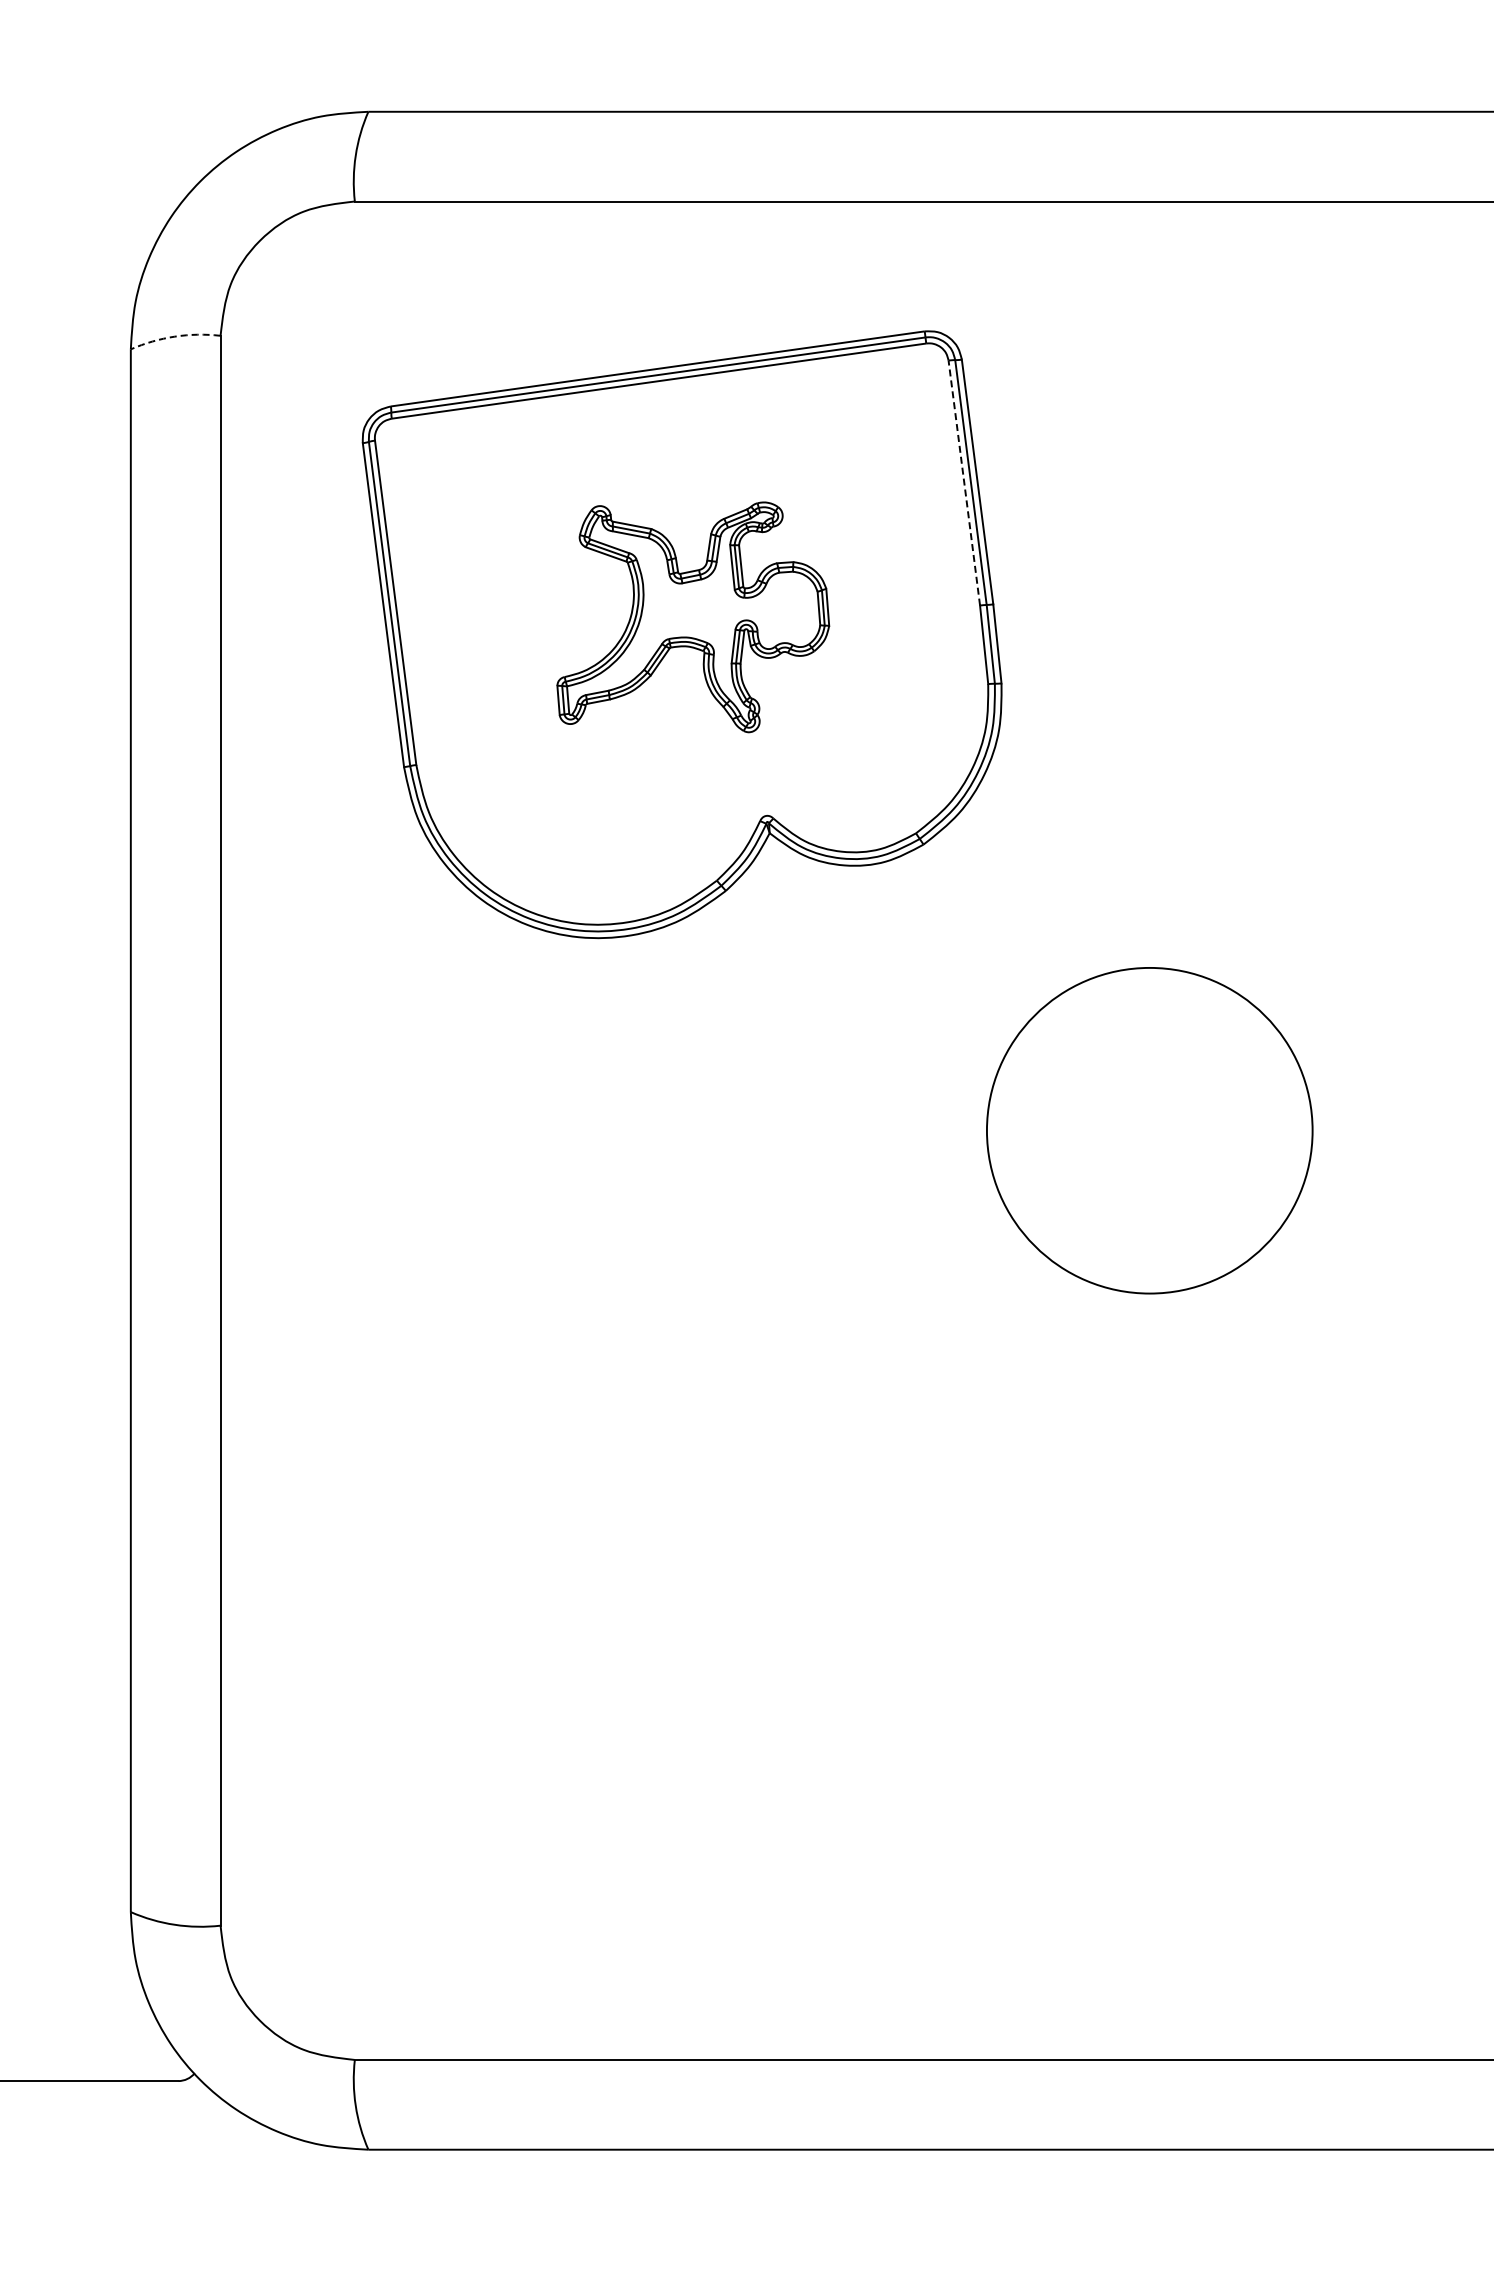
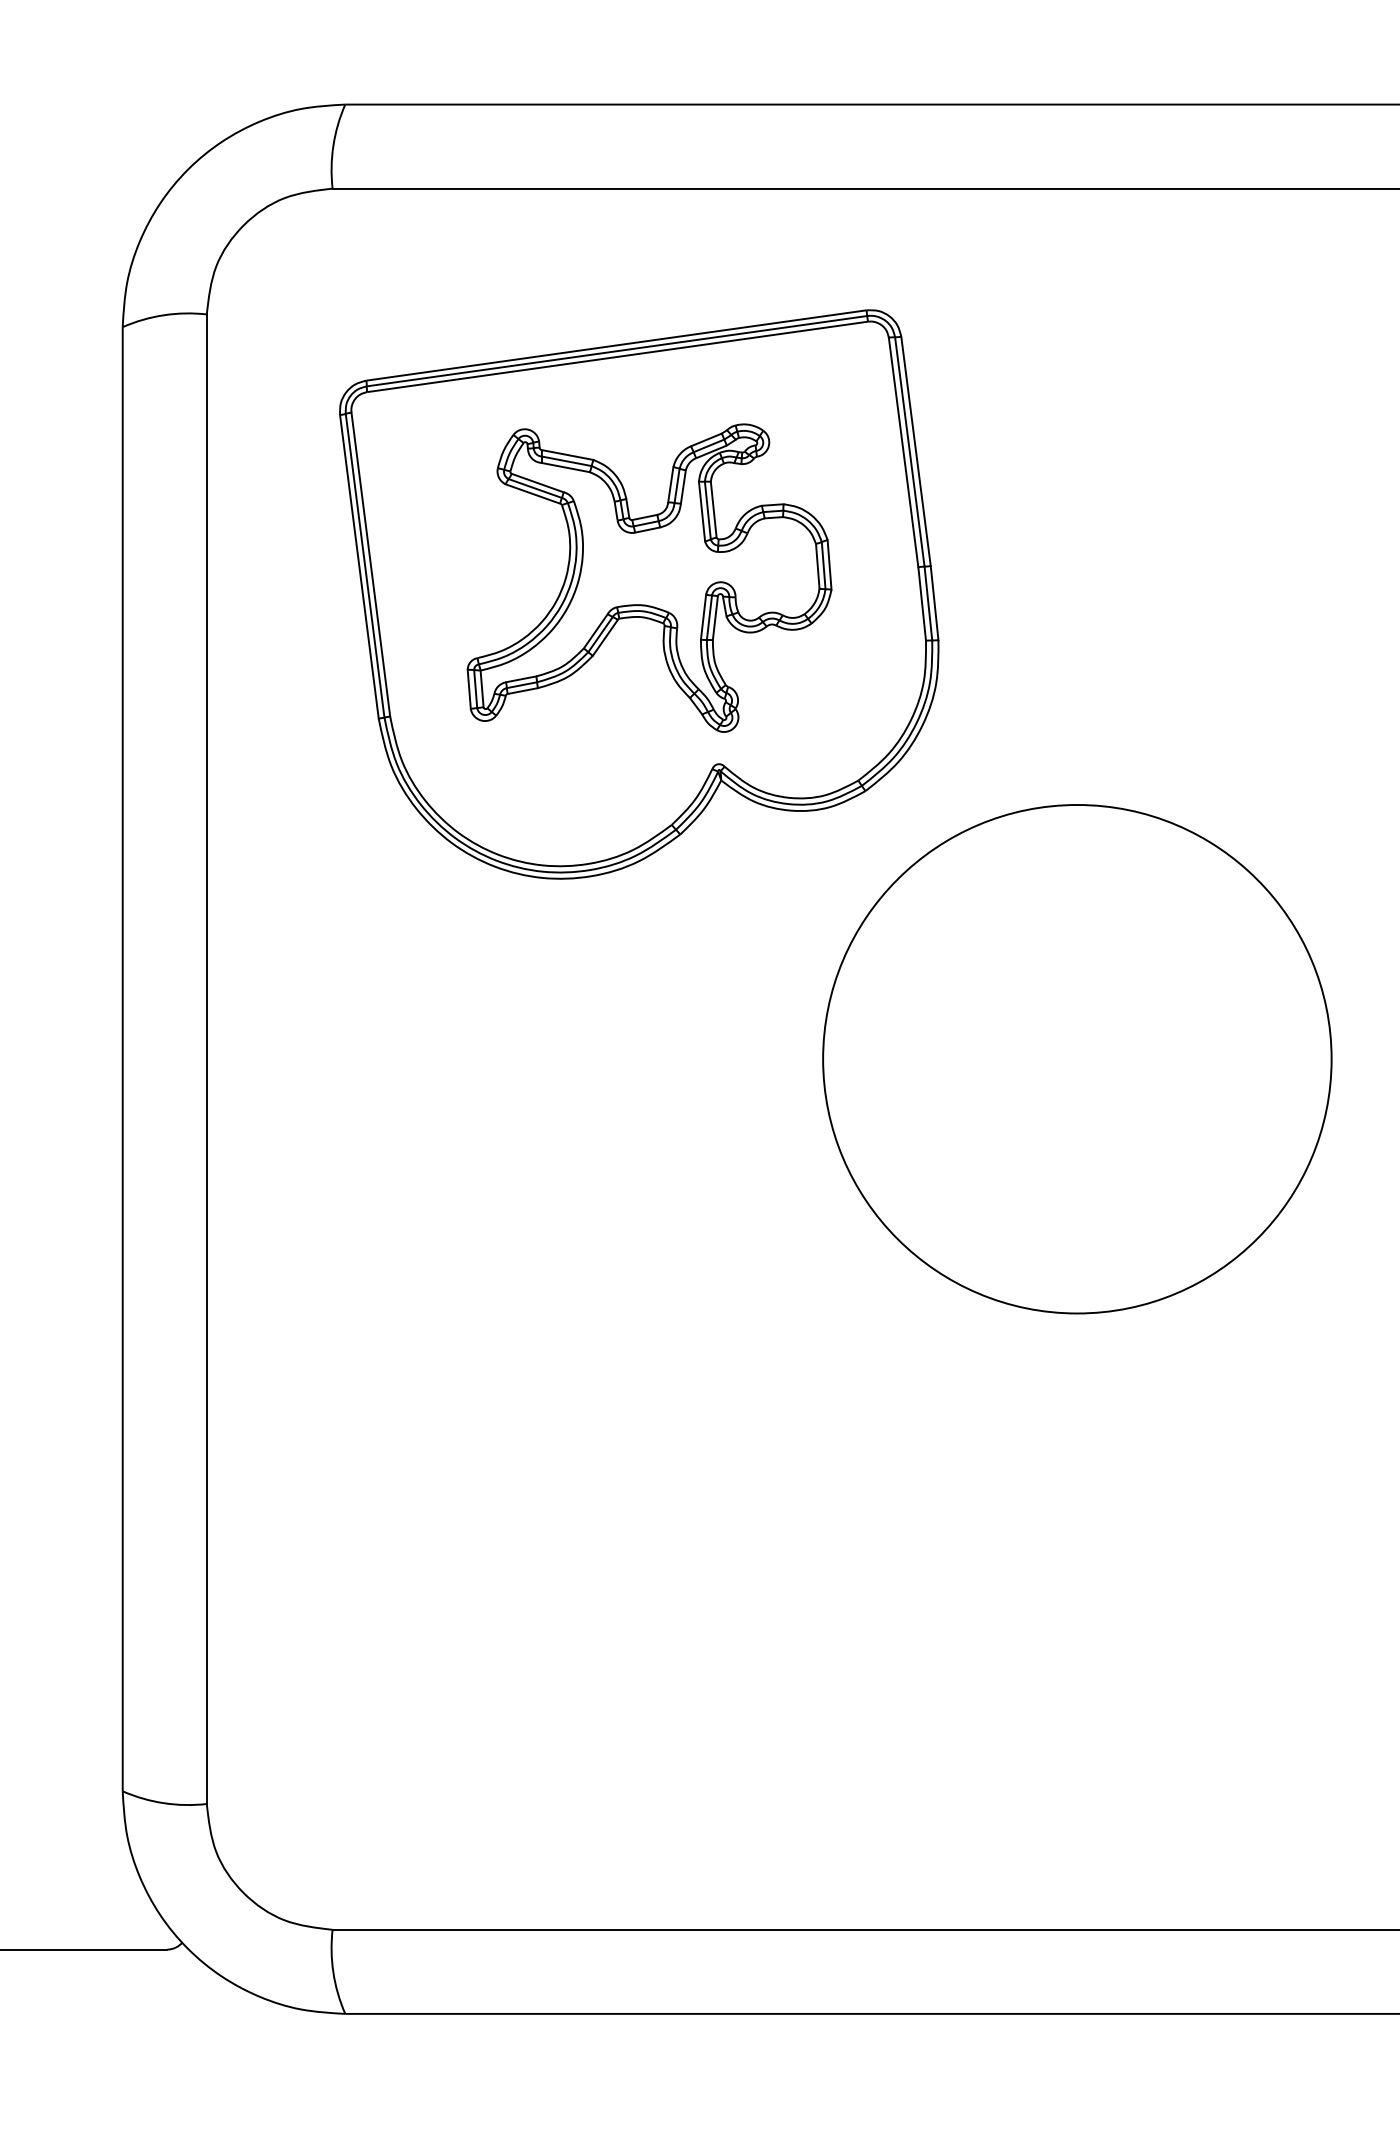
arc: (174, 336) -> (163, 315), dashed -> solid
line: (964, 482) -> (903, 451), dashed -> solid
part: (693, 617) -> (649, 578), size x1.43
circle: (1149, 1130) -> (1077, 1059), size x1.67

